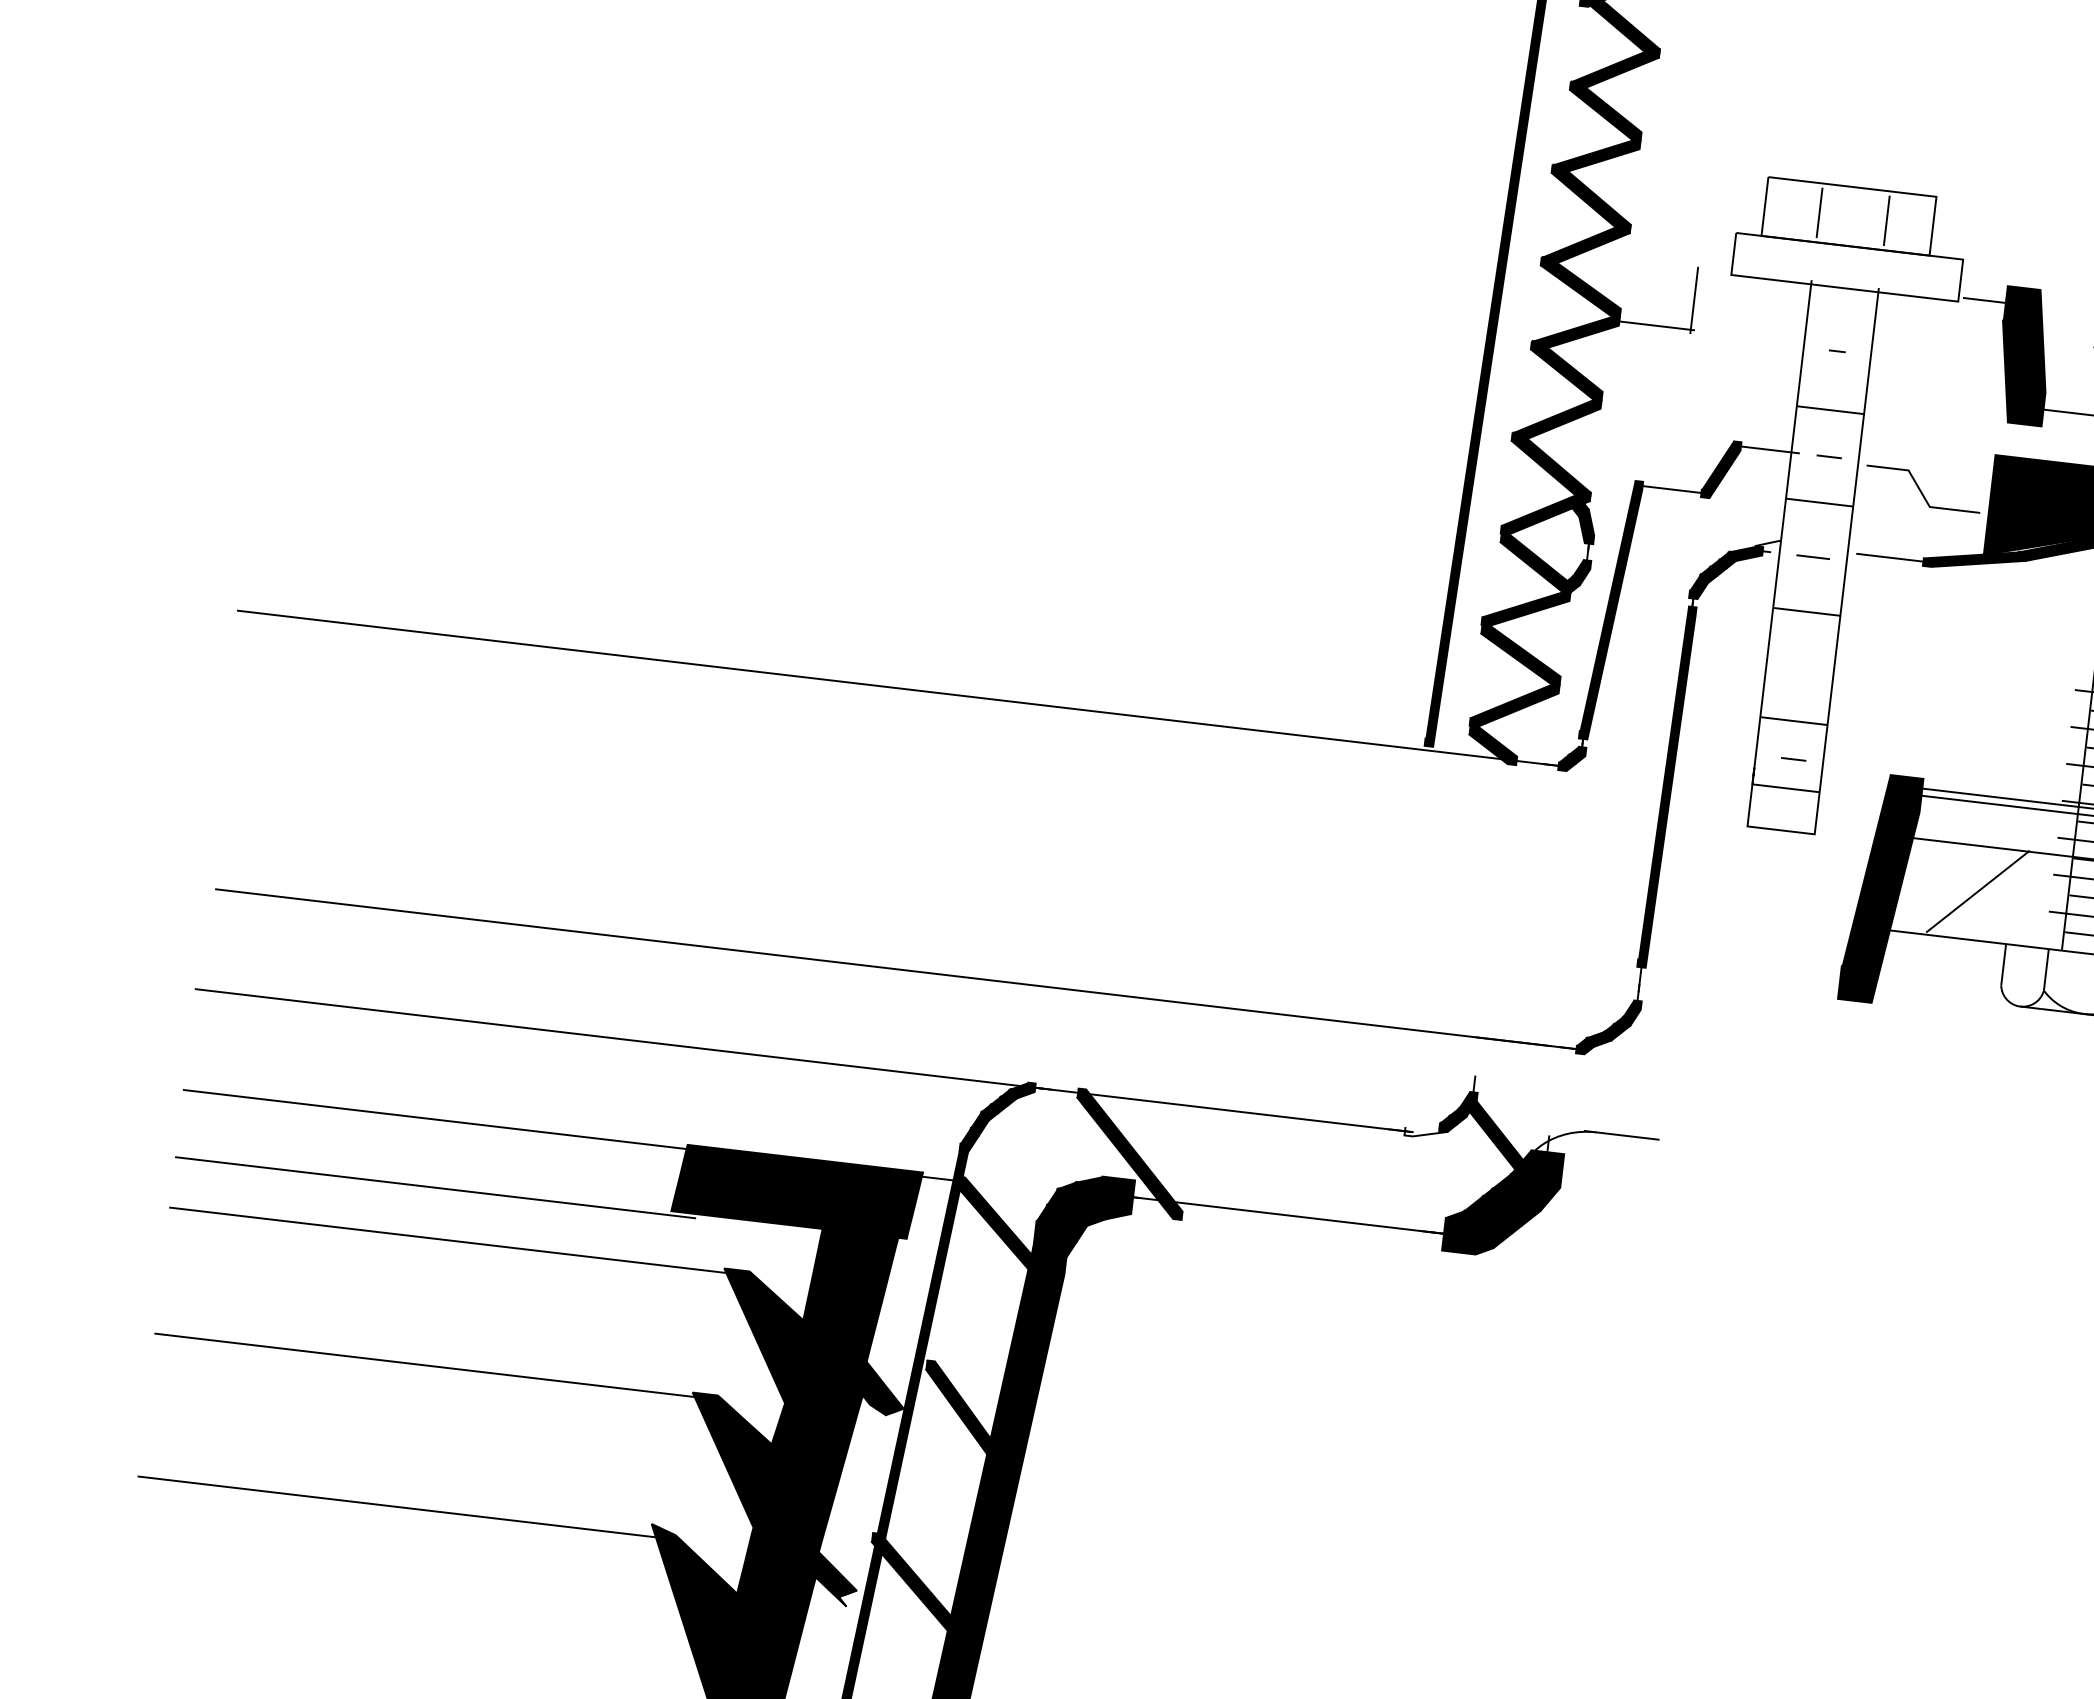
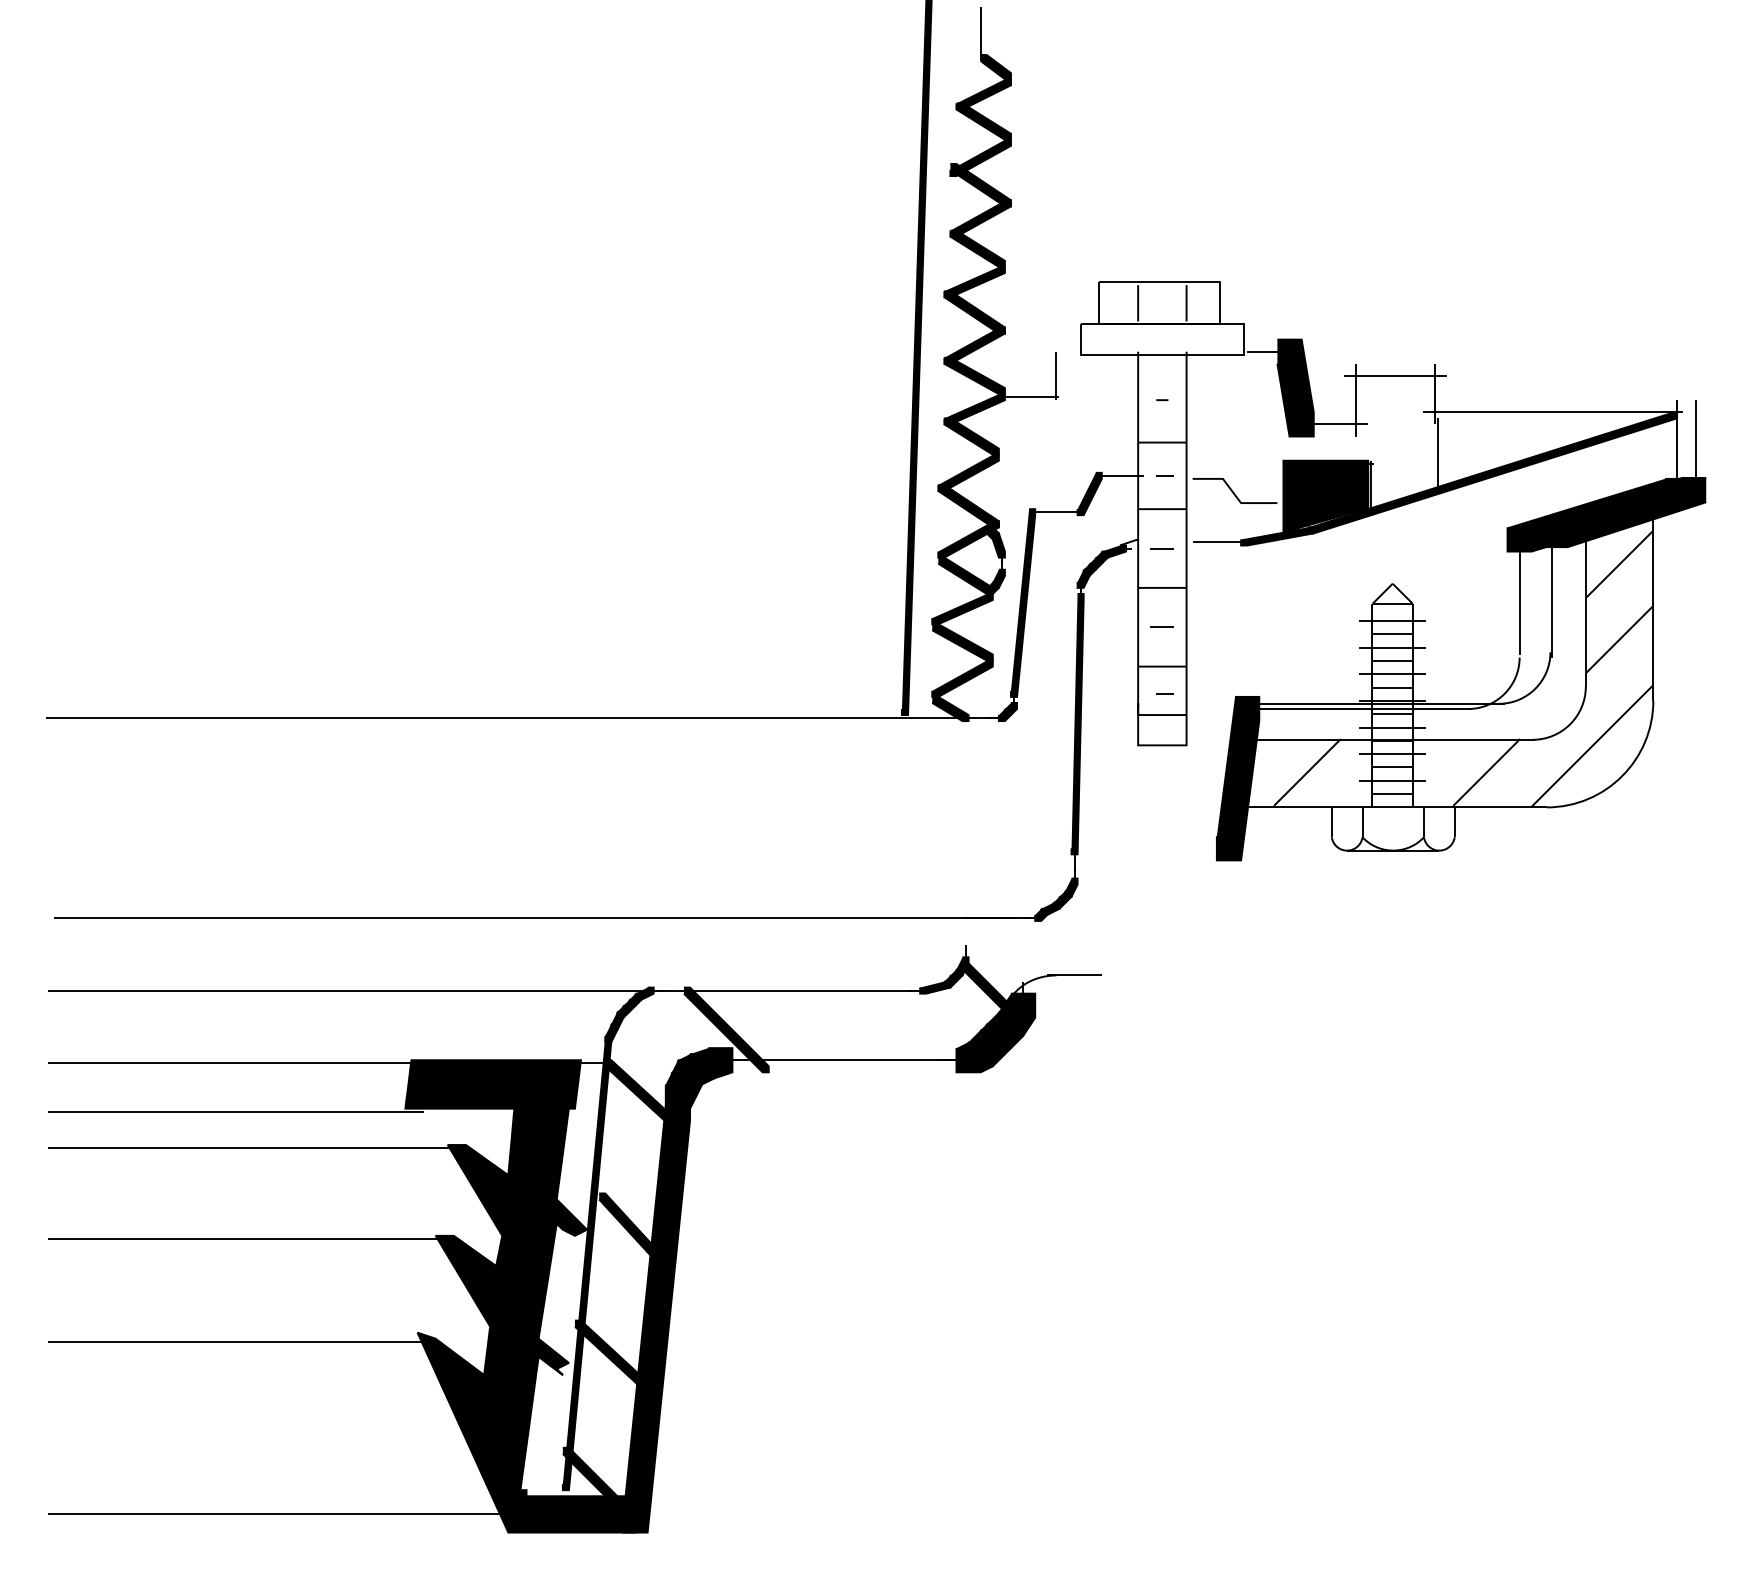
line: (1799, 665) -> (1161, 626), added
fill: (1426, 1129) -> (935, 987), added

